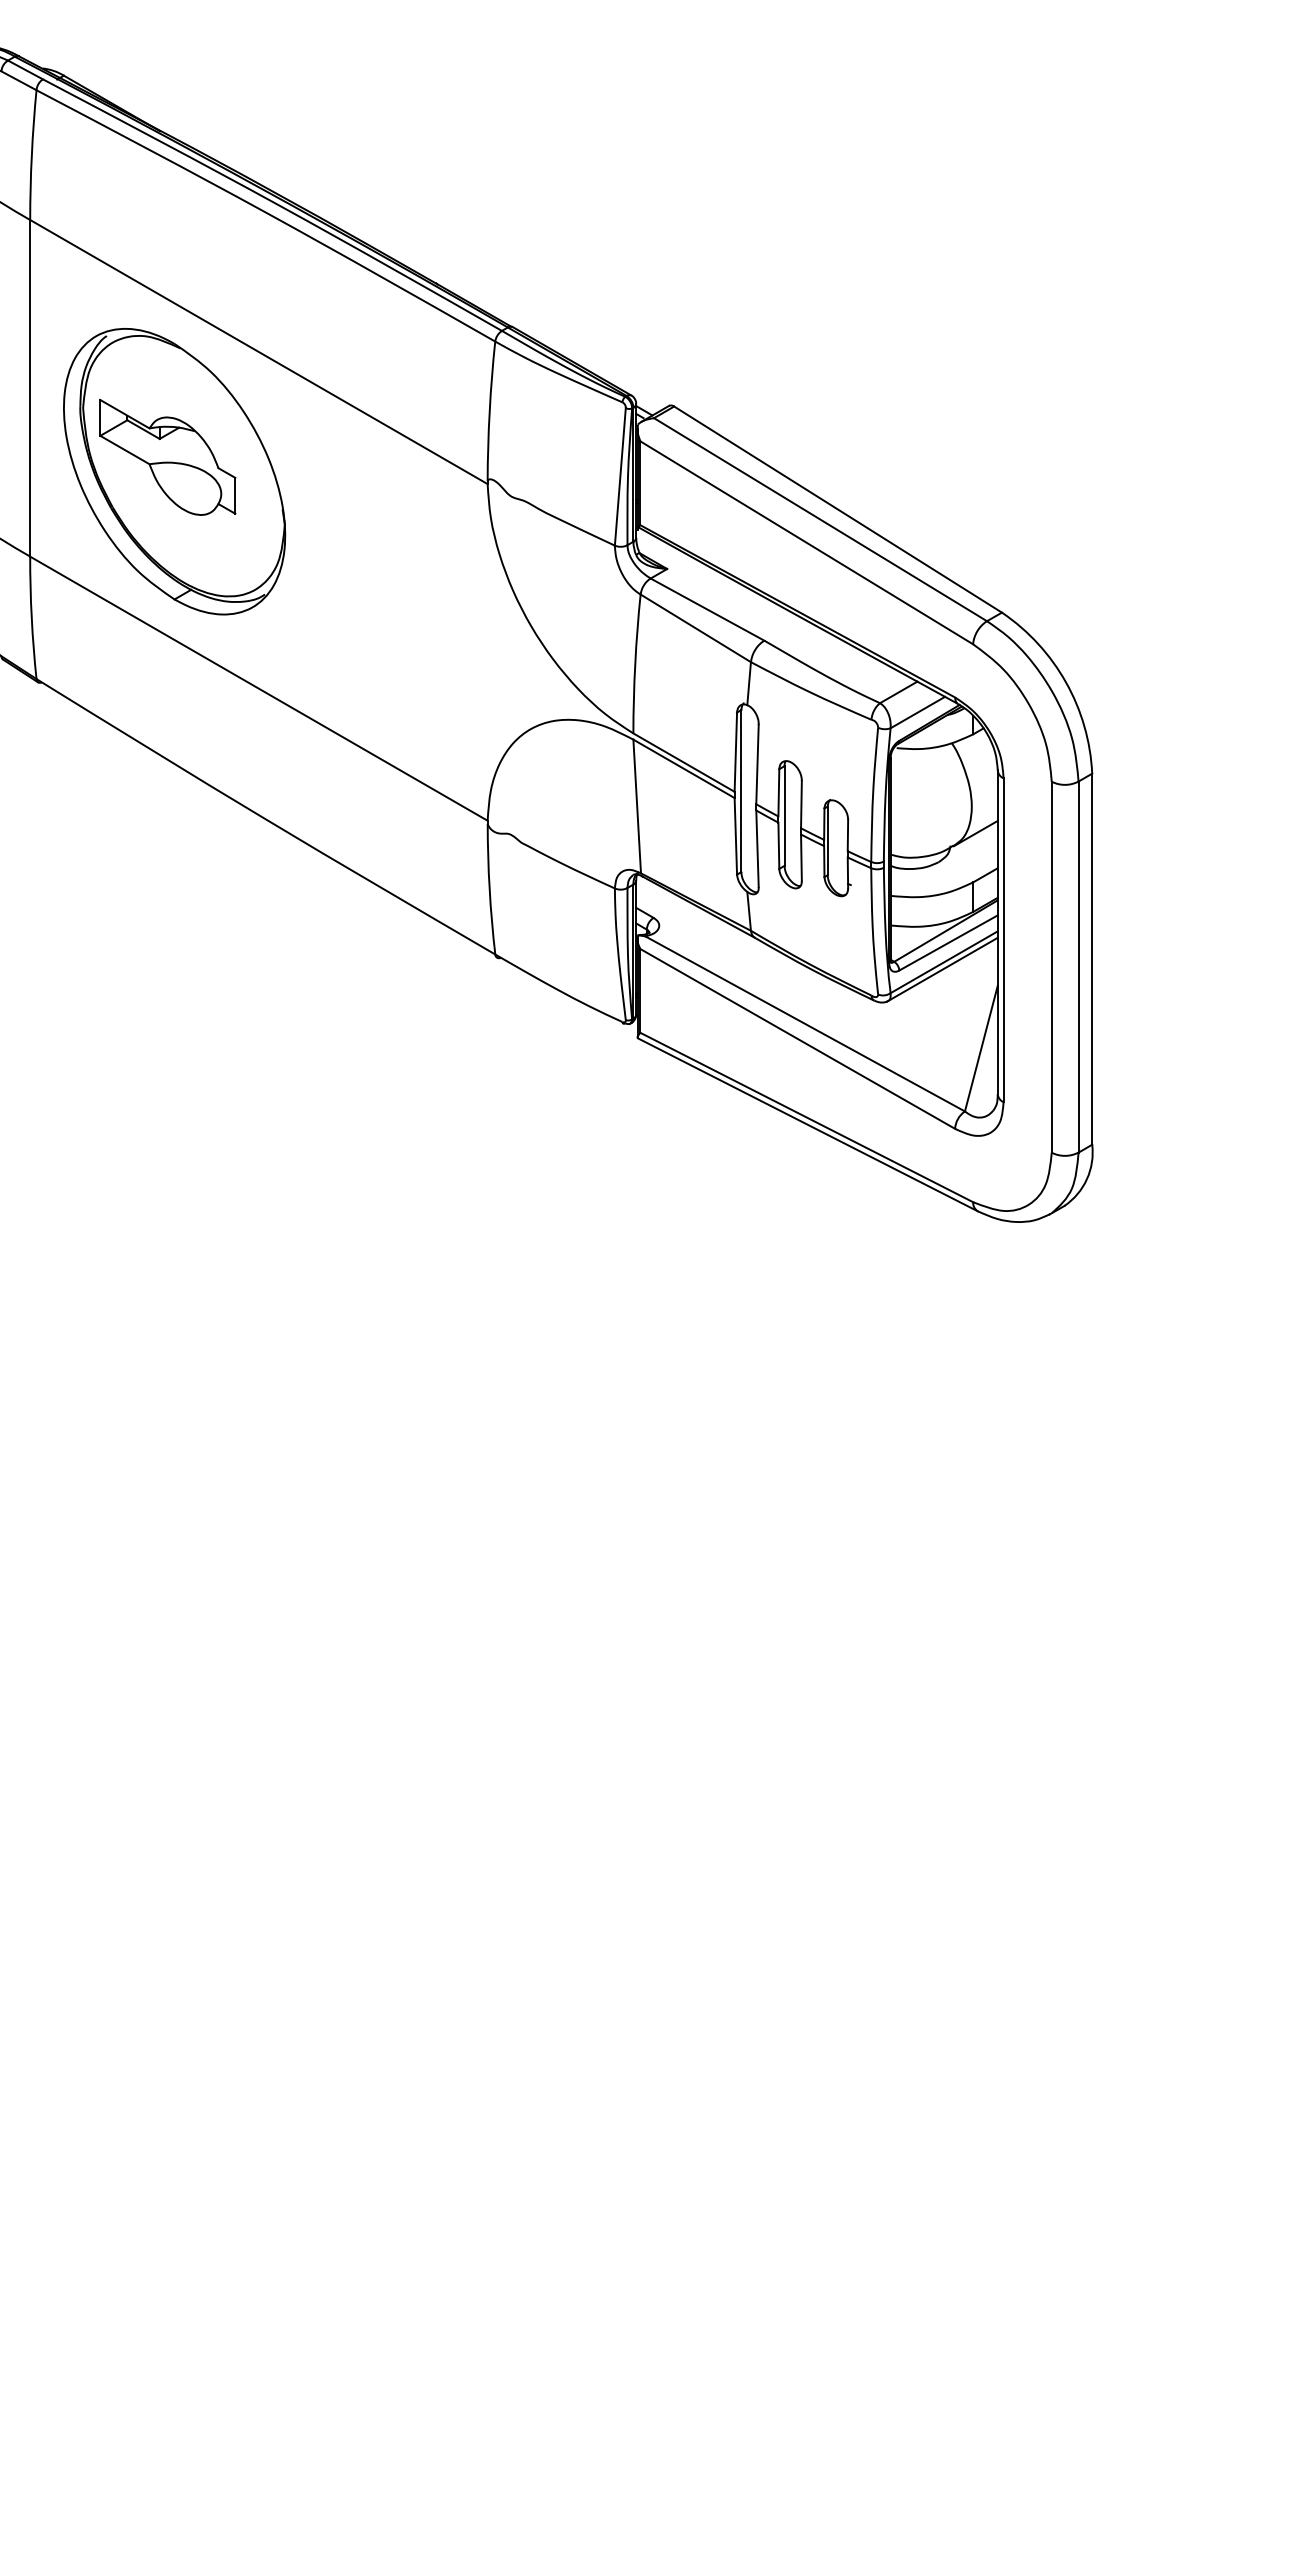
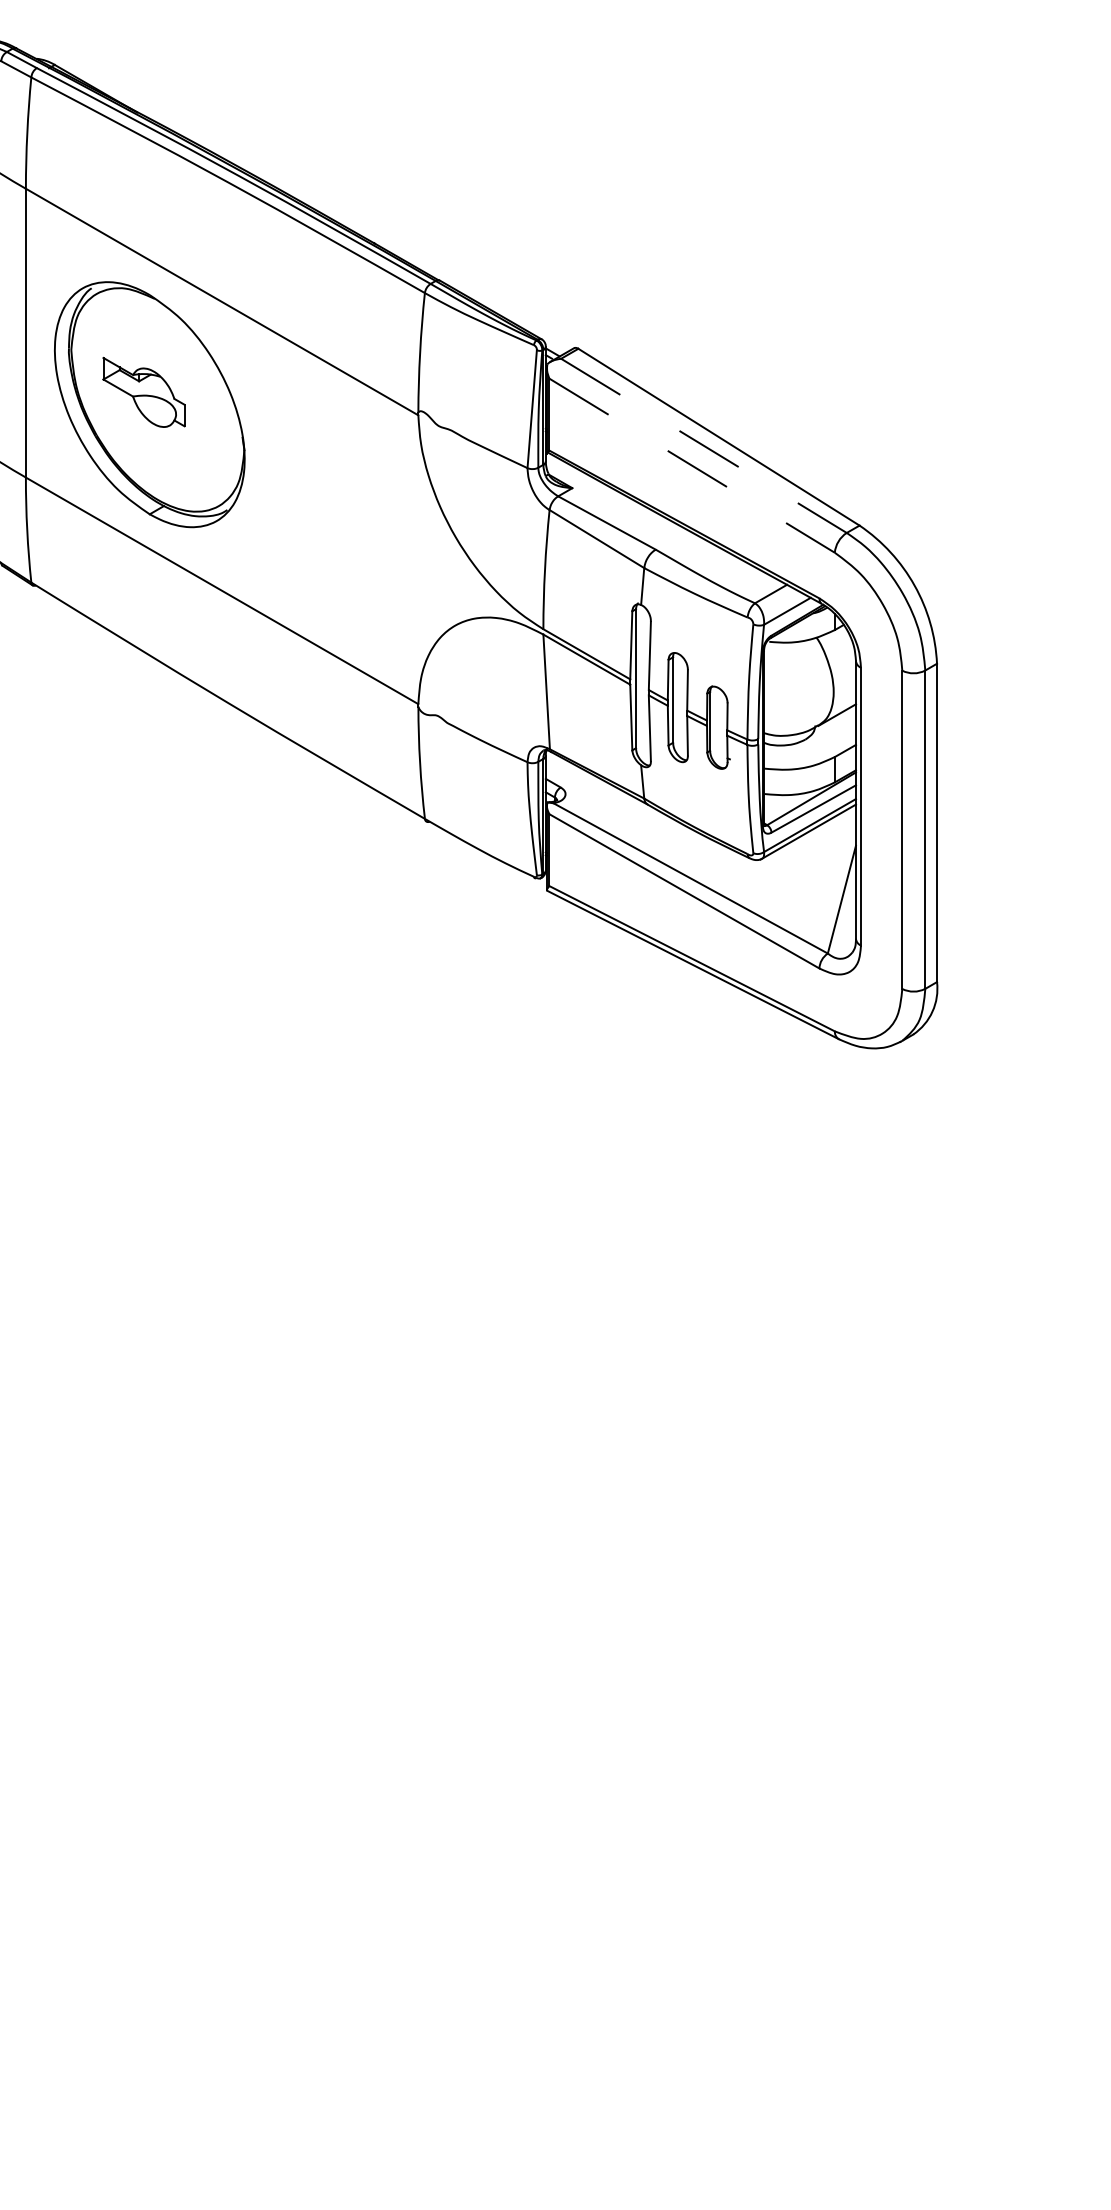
part: (167, 457) -> (143, 392), size x0.7
line: (820, 519) -> (703, 445), solid -> dashed
line: (806, 542) -> (691, 465), solid -> dashed

